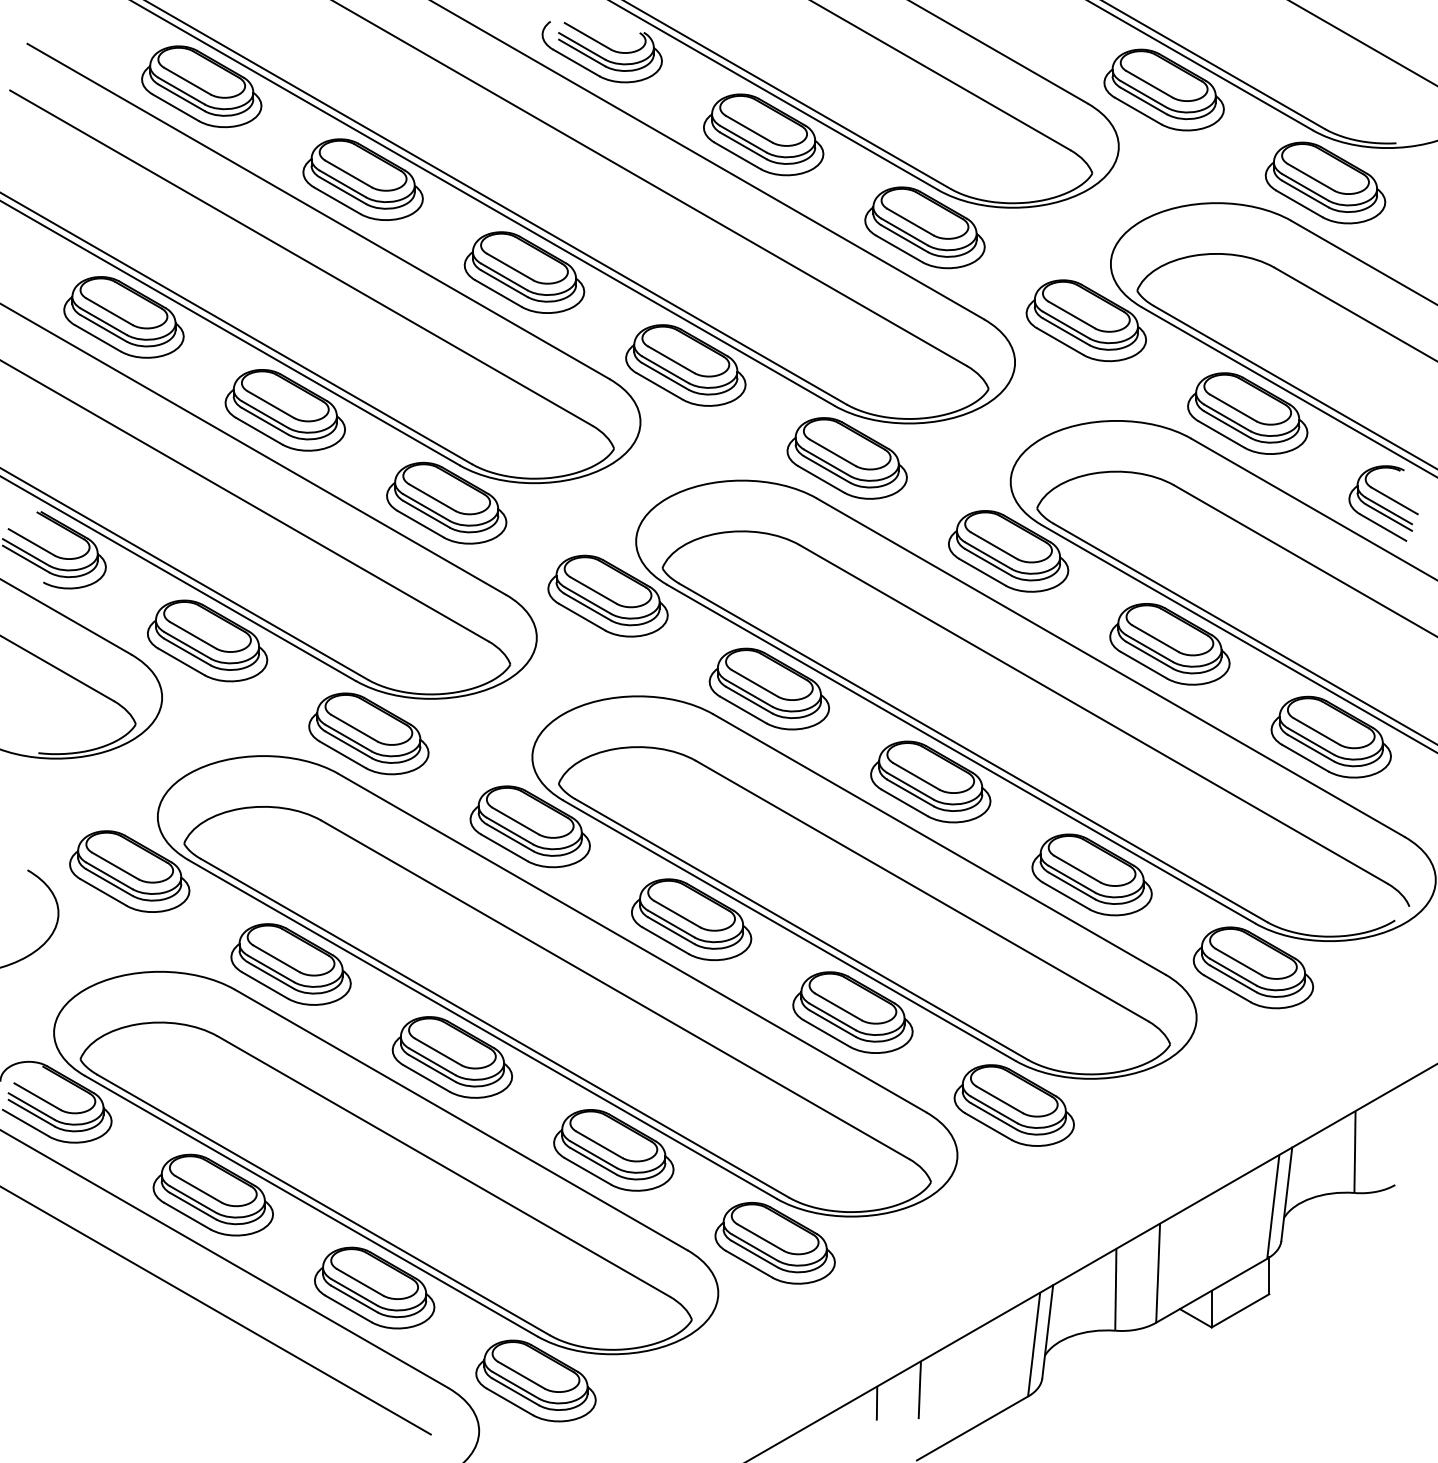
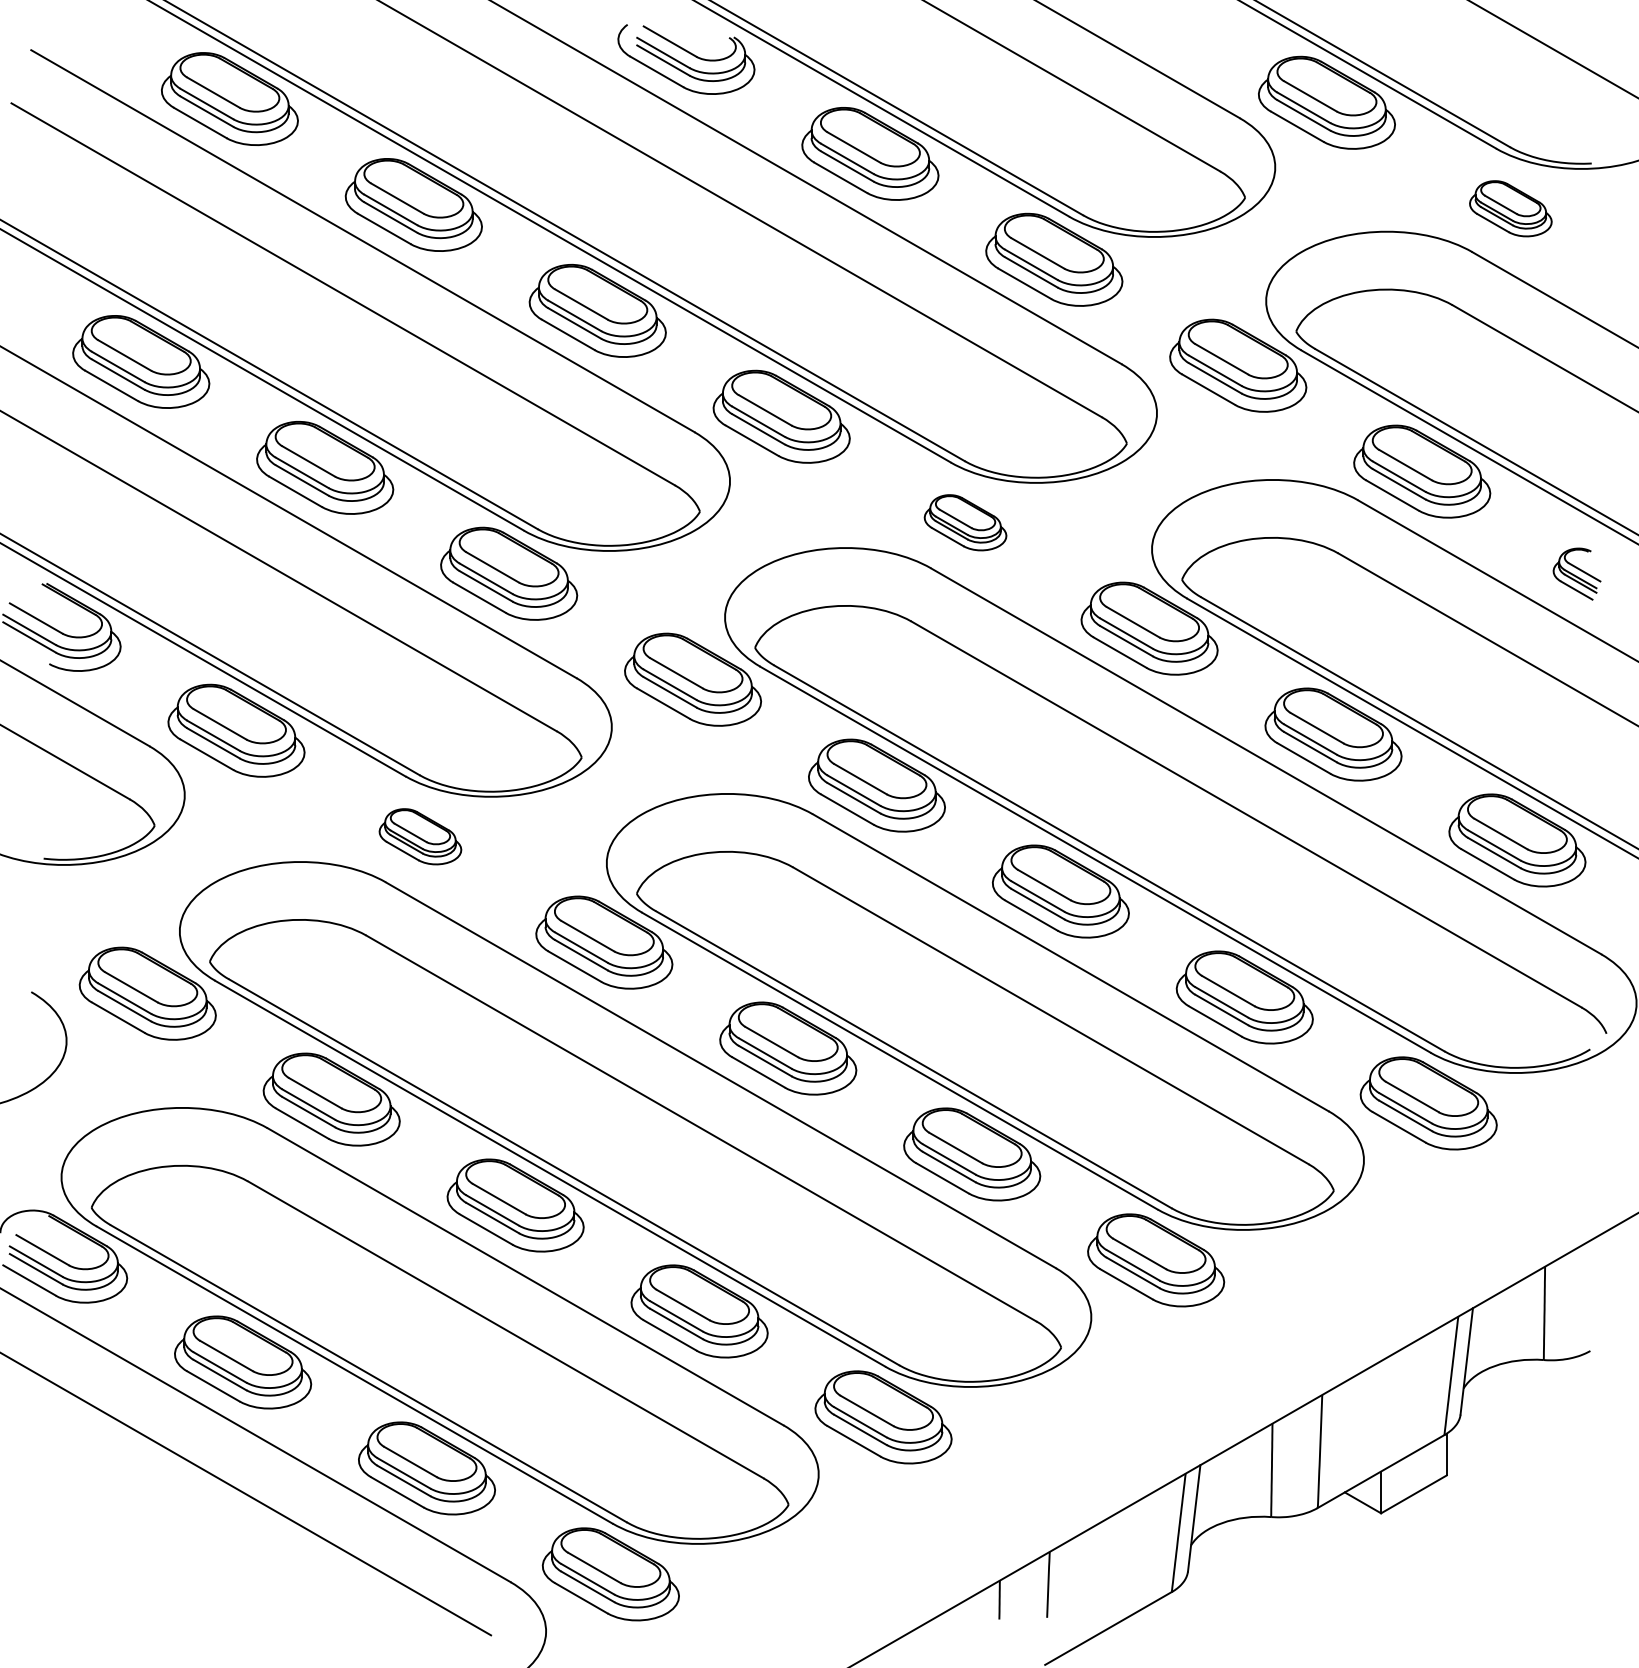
part: (1325, 182) -> (1510, 208), size x0.6
part: (846, 458) -> (964, 522), size x0.6
part: (1383, 503) -> (1576, 574), size x0.6
part: (368, 733) -> (419, 836), size x0.6

